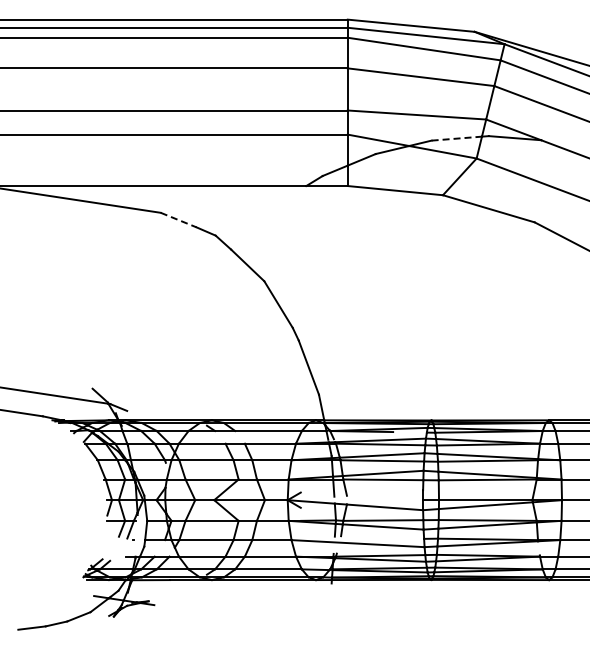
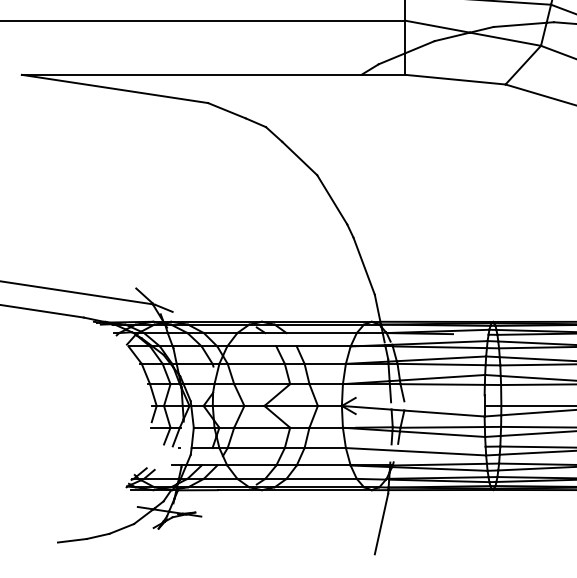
line: (457, 138) -> (520, 24), dashed -> solid
line: (179, 220) -> (227, 111), dashed -> solid
line: (324, 611) -> (380, 523), added

